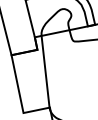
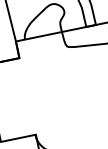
line: (45, 71) -> (30, 86), removed

